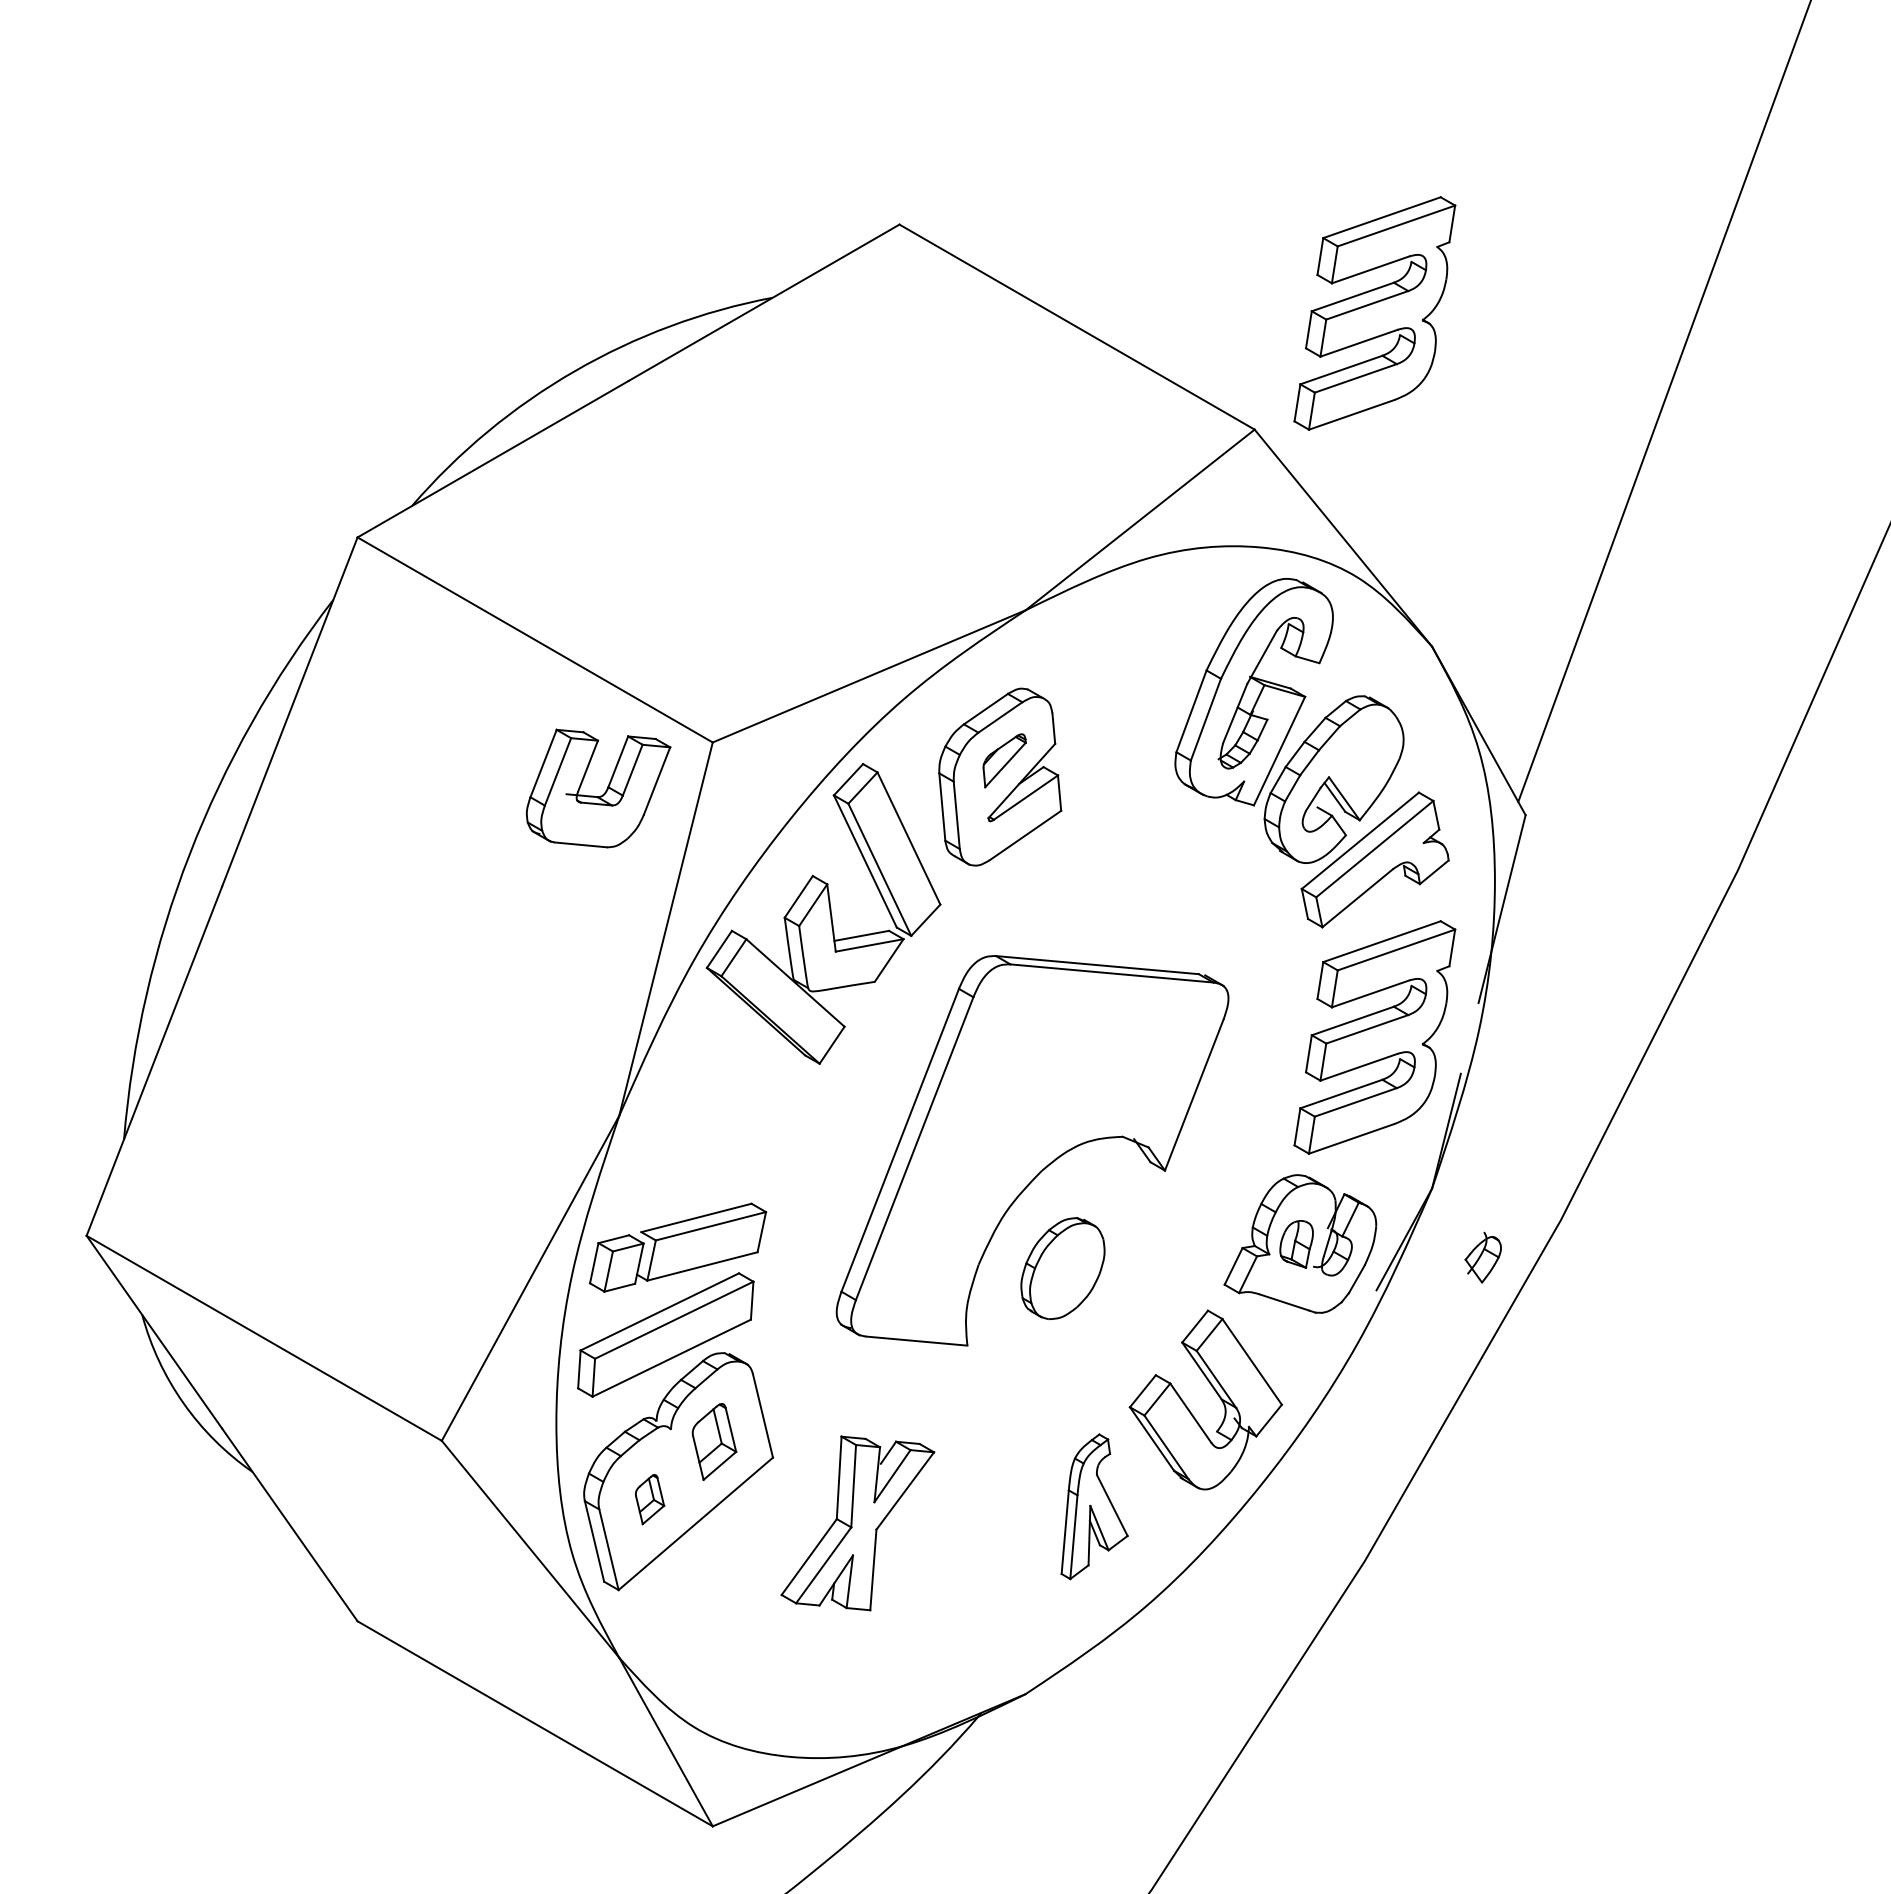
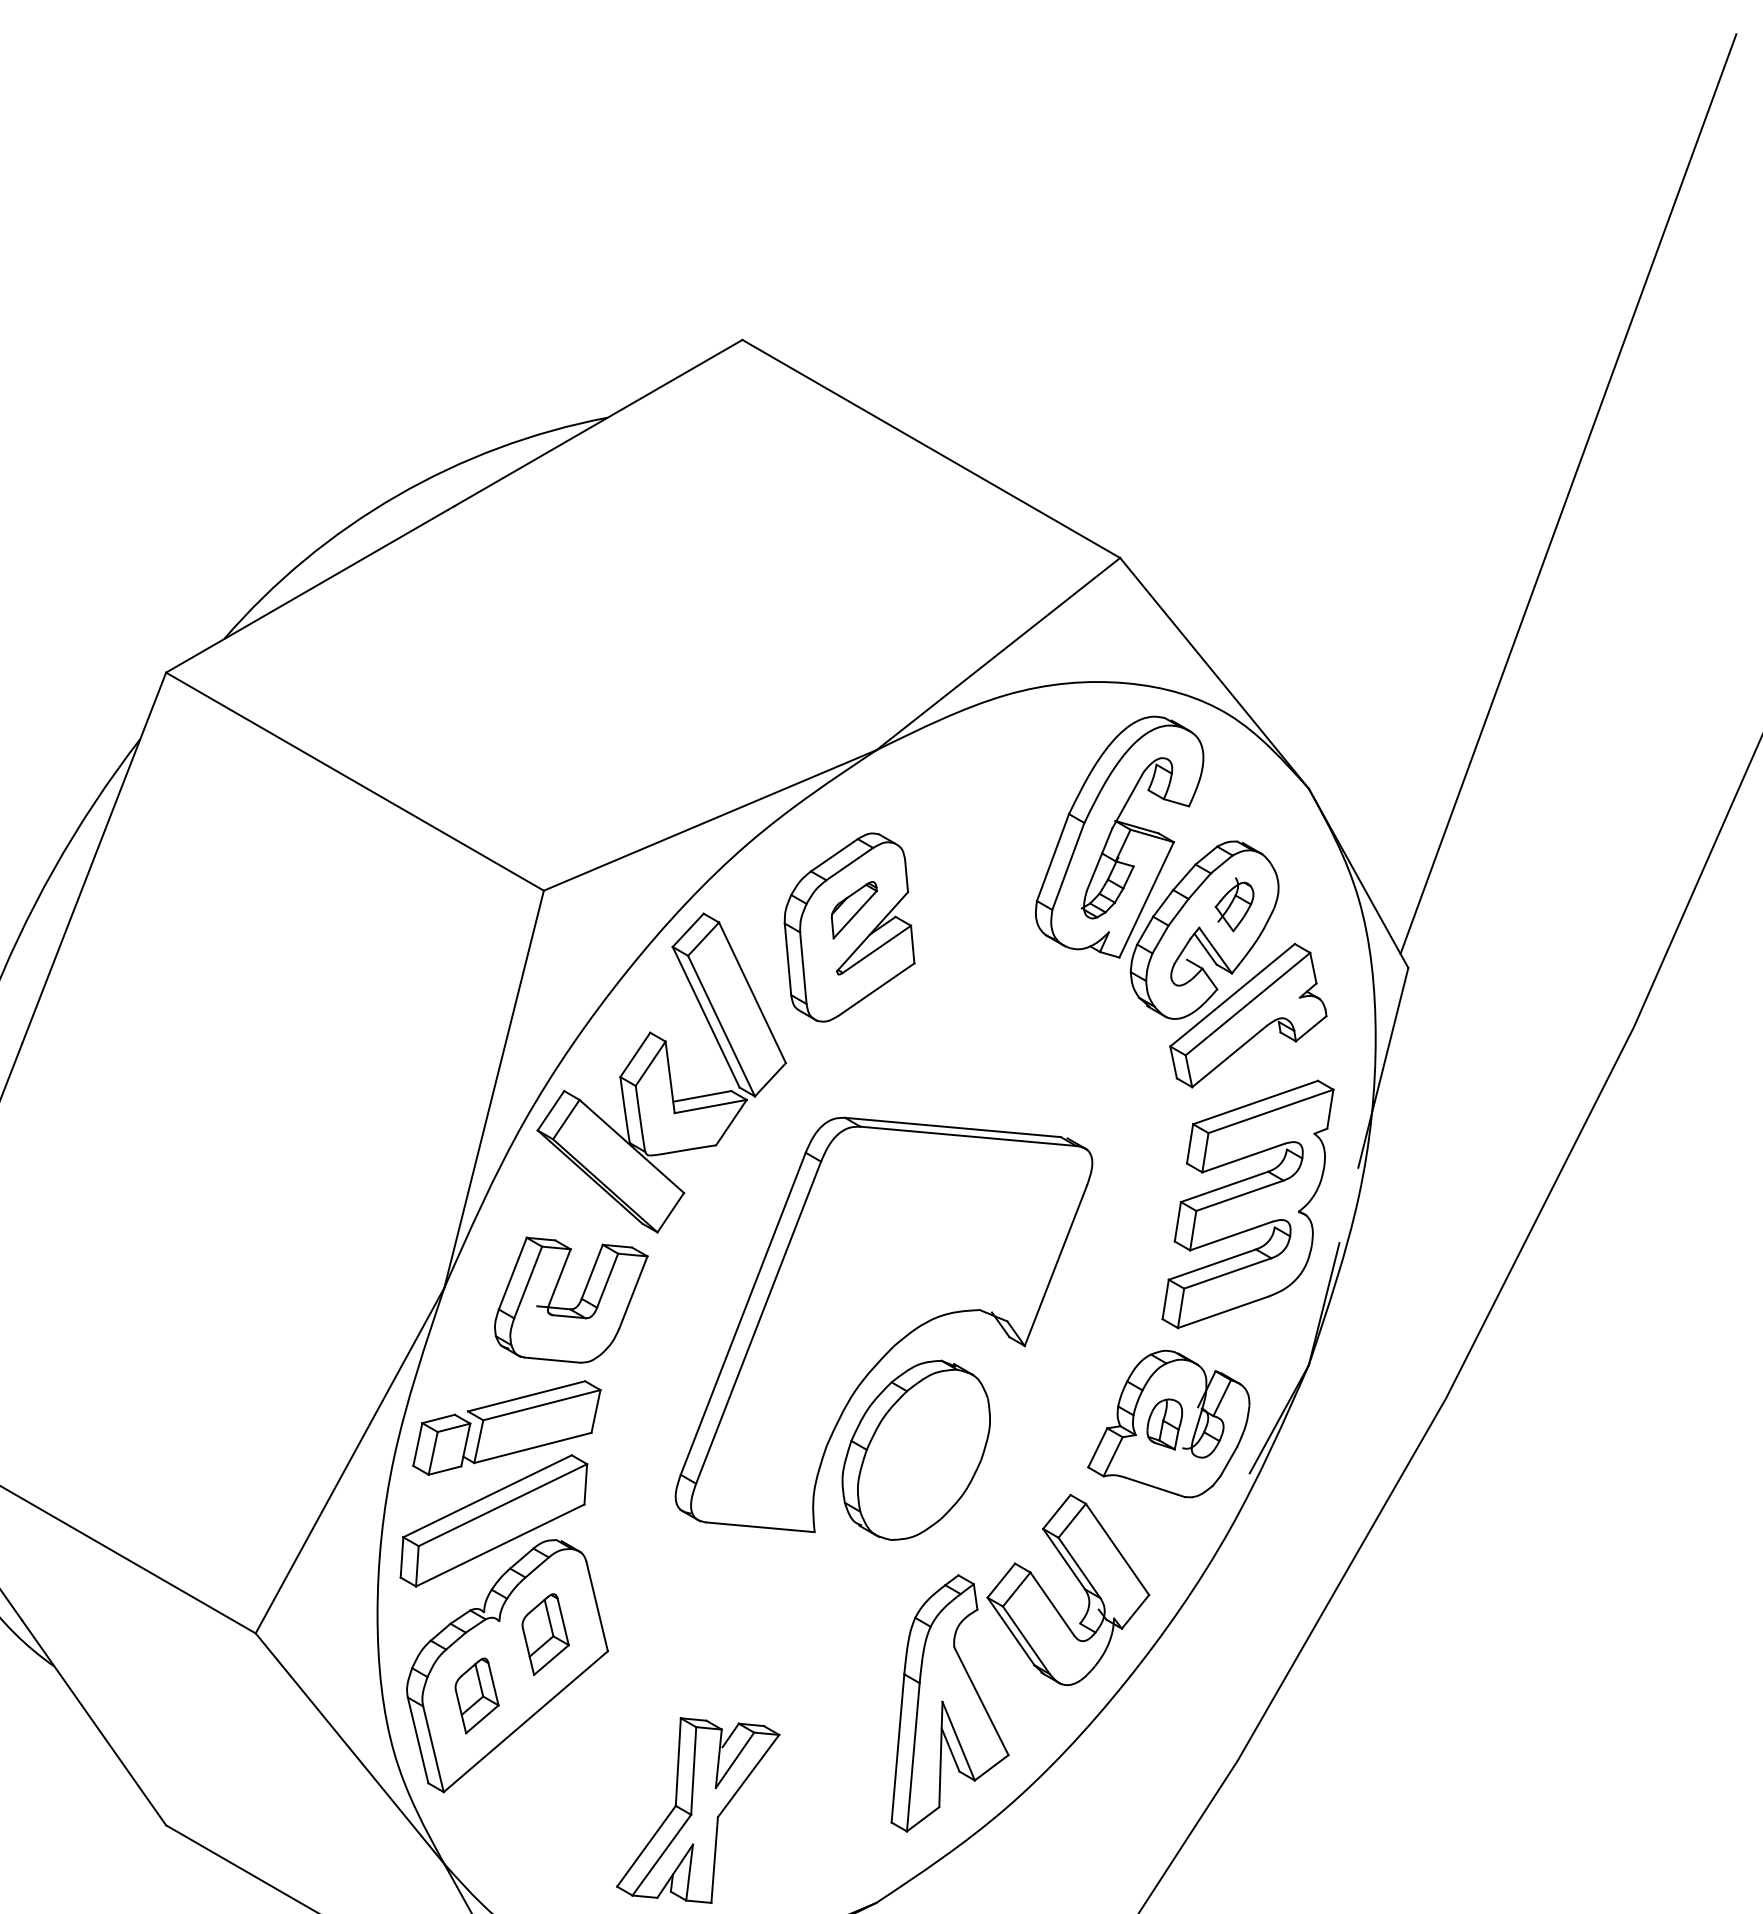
part: (1374, 313) -> (1247, 434), removed
part: (603, 793) -> (576, 1305), moved
part: (1482, 1257) -> (1233, 904), moved
part: (1062, 1268) -> (915, 1450), size x1.67
part: (649, 1499) -> (476, 1695), size x1.43
part: (1094, 1506) -> (949, 1703), size x1.67
part: (857, 1523) -> (697, 1810), moved

